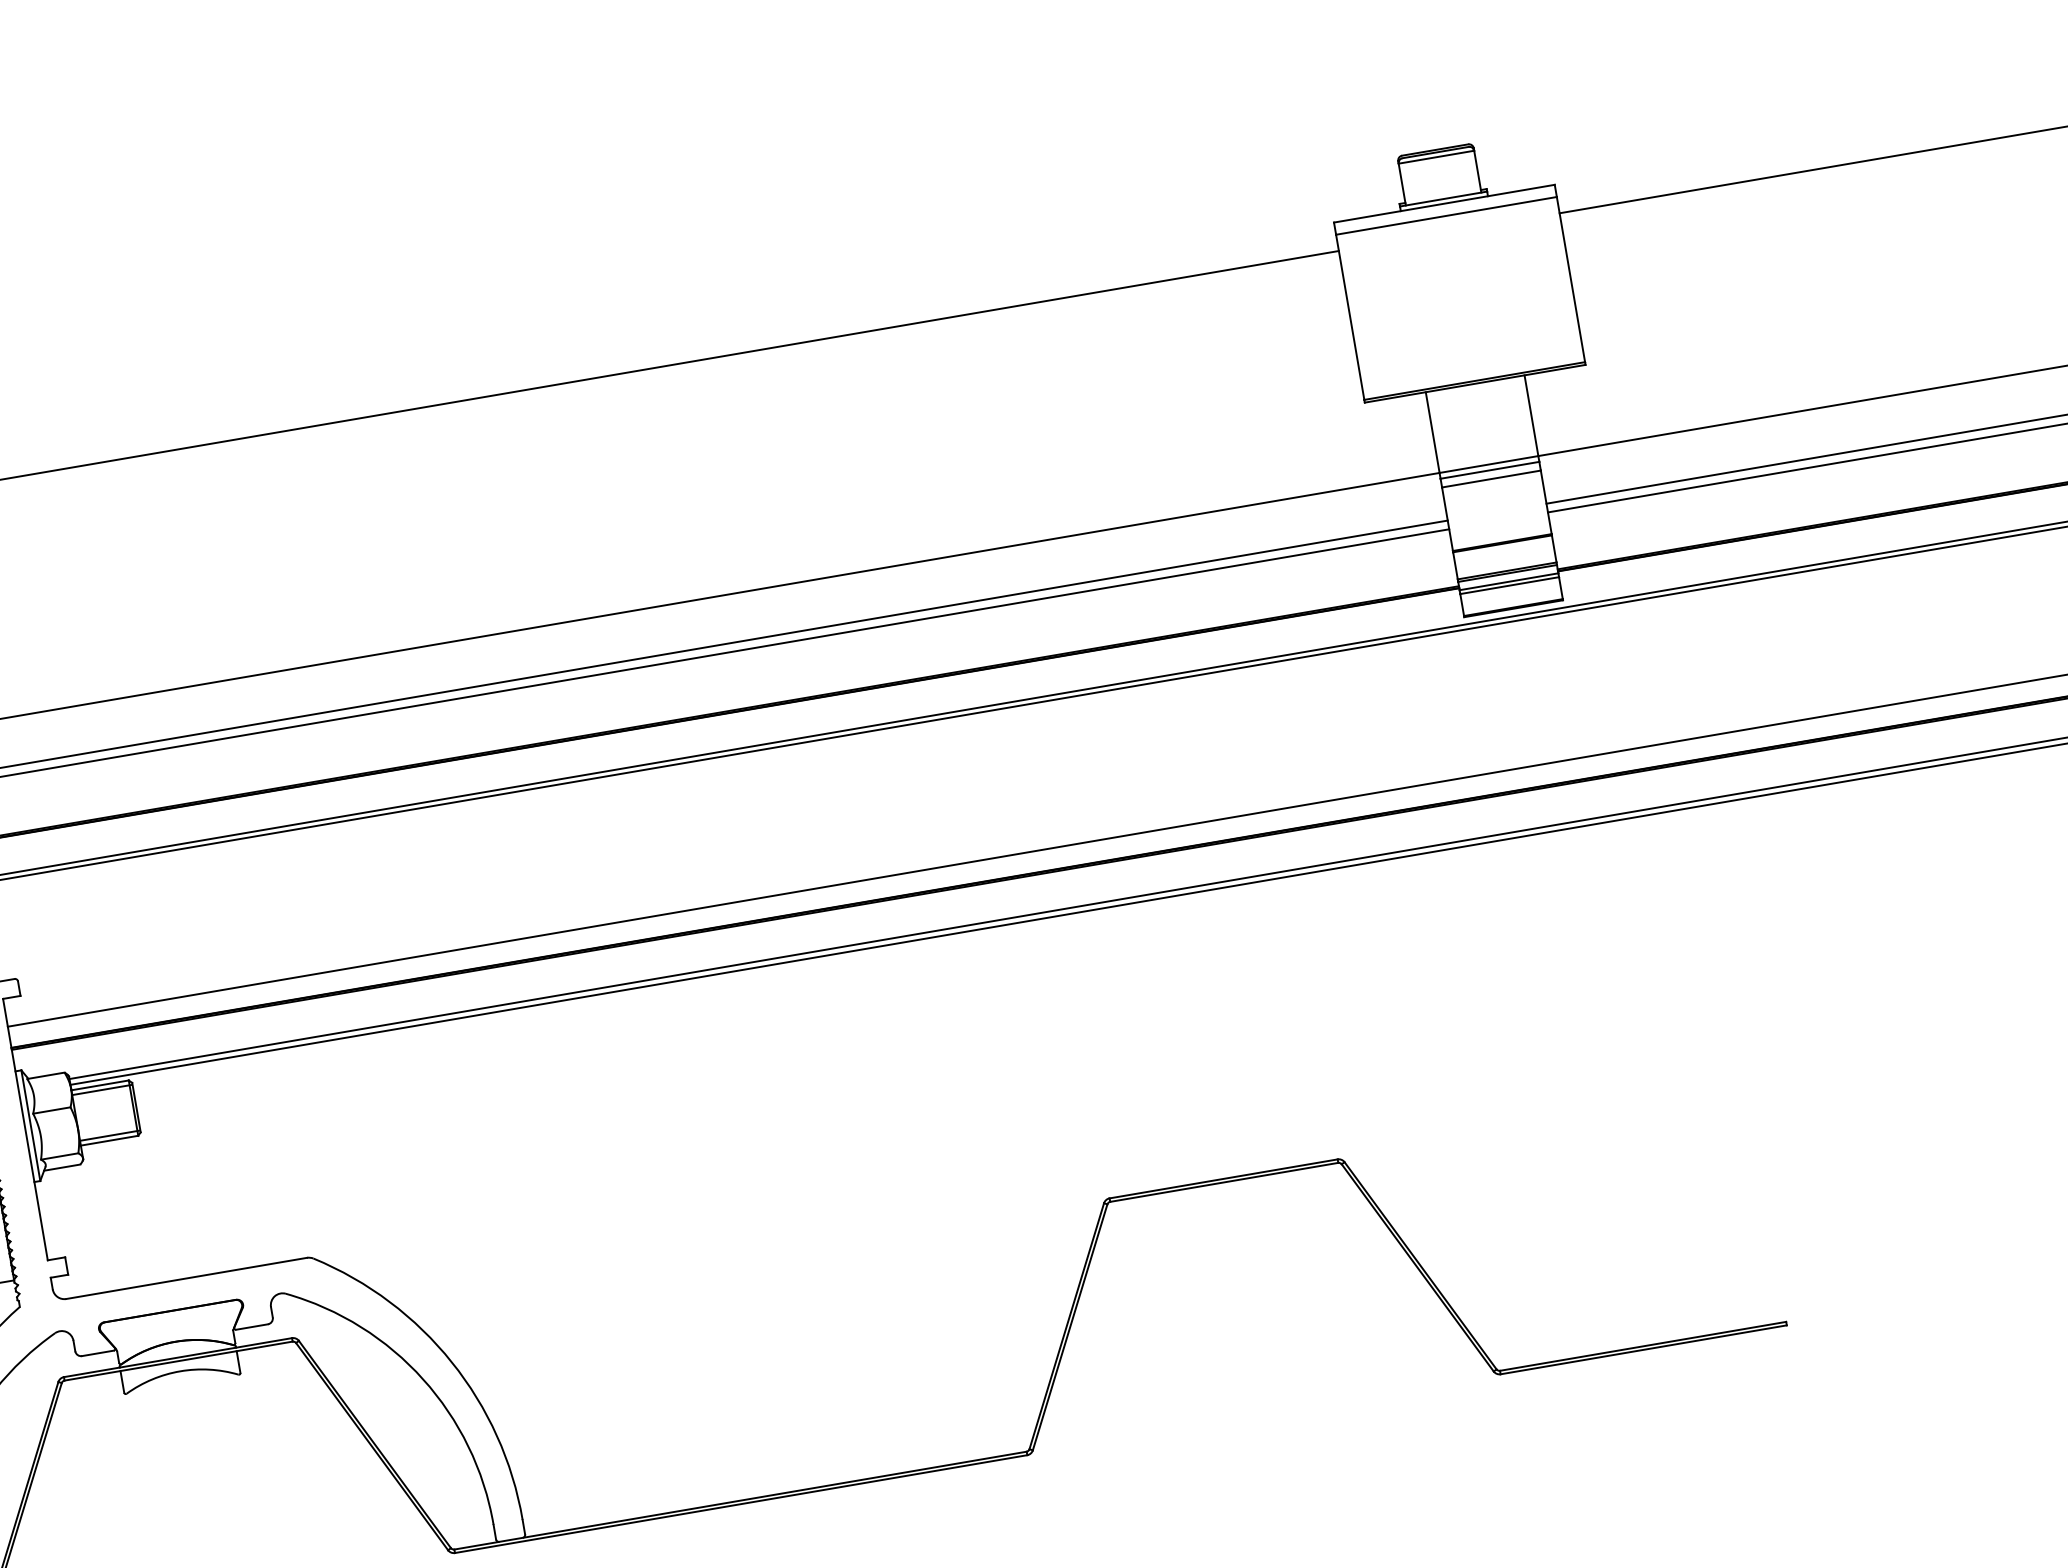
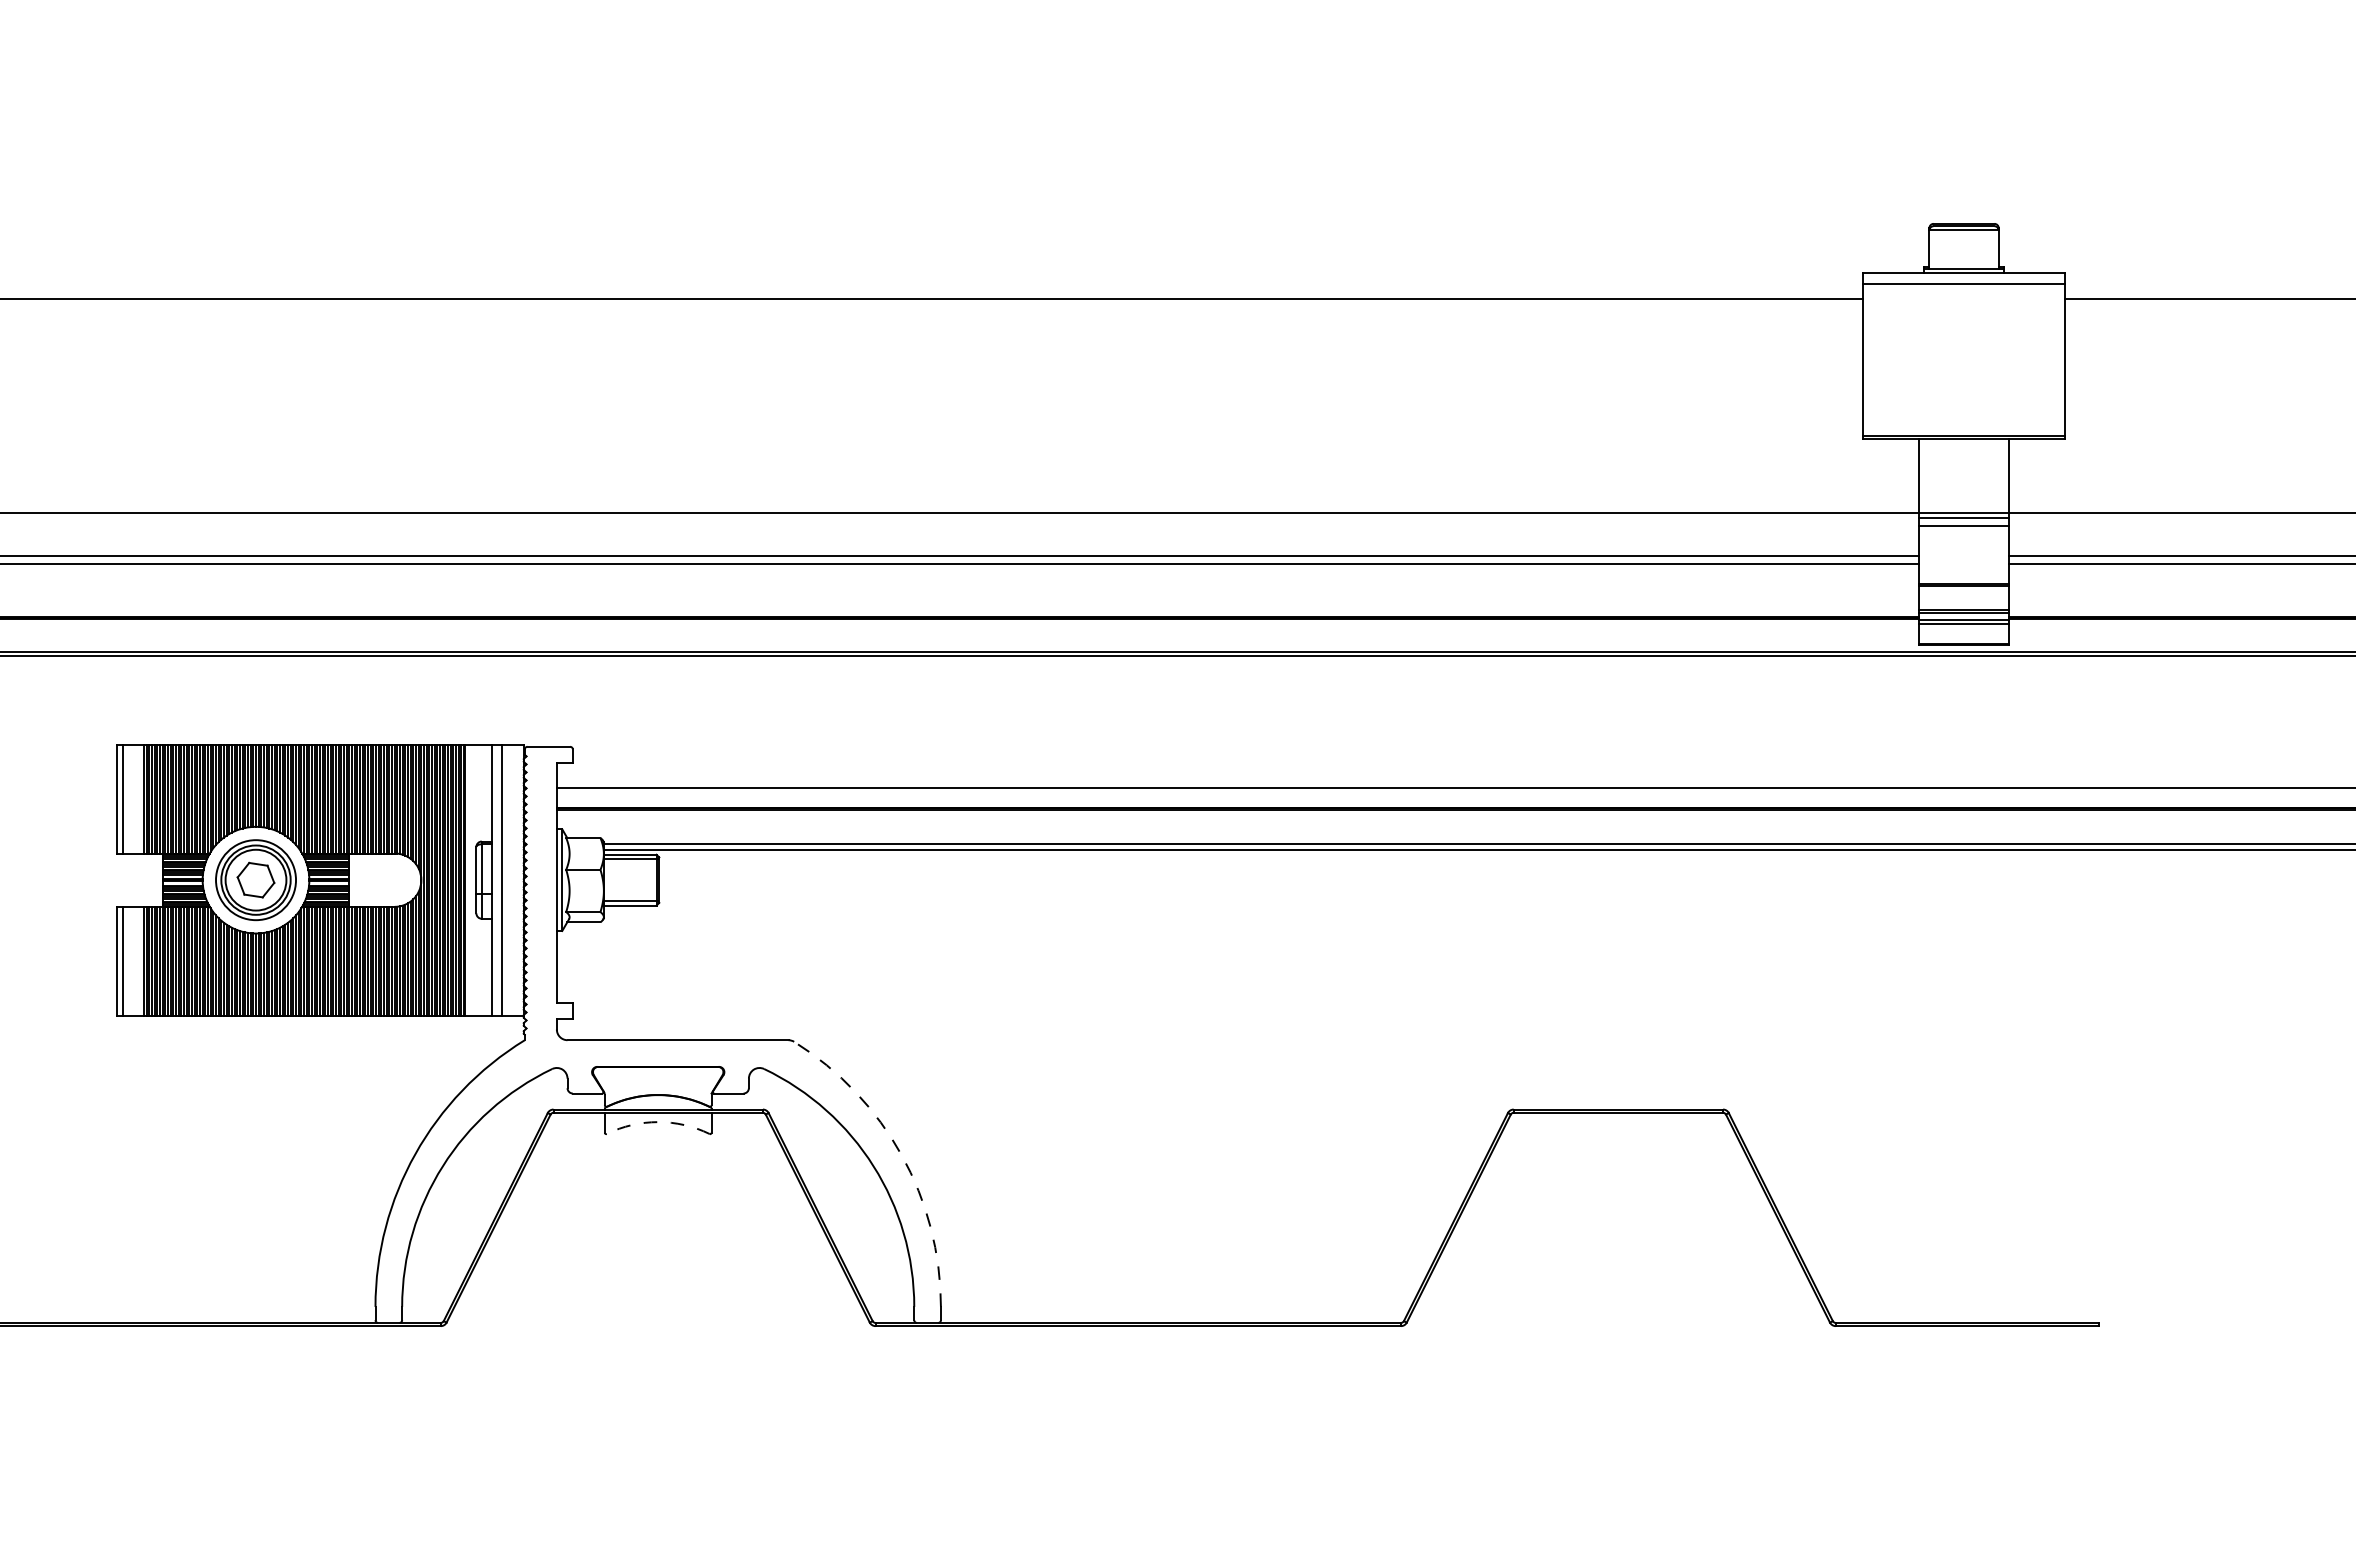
arc: (451, 1362) -> (901, 1155), solid -> dashed
arc: (180, 1371) -> (658, 1122), solid -> dashed

